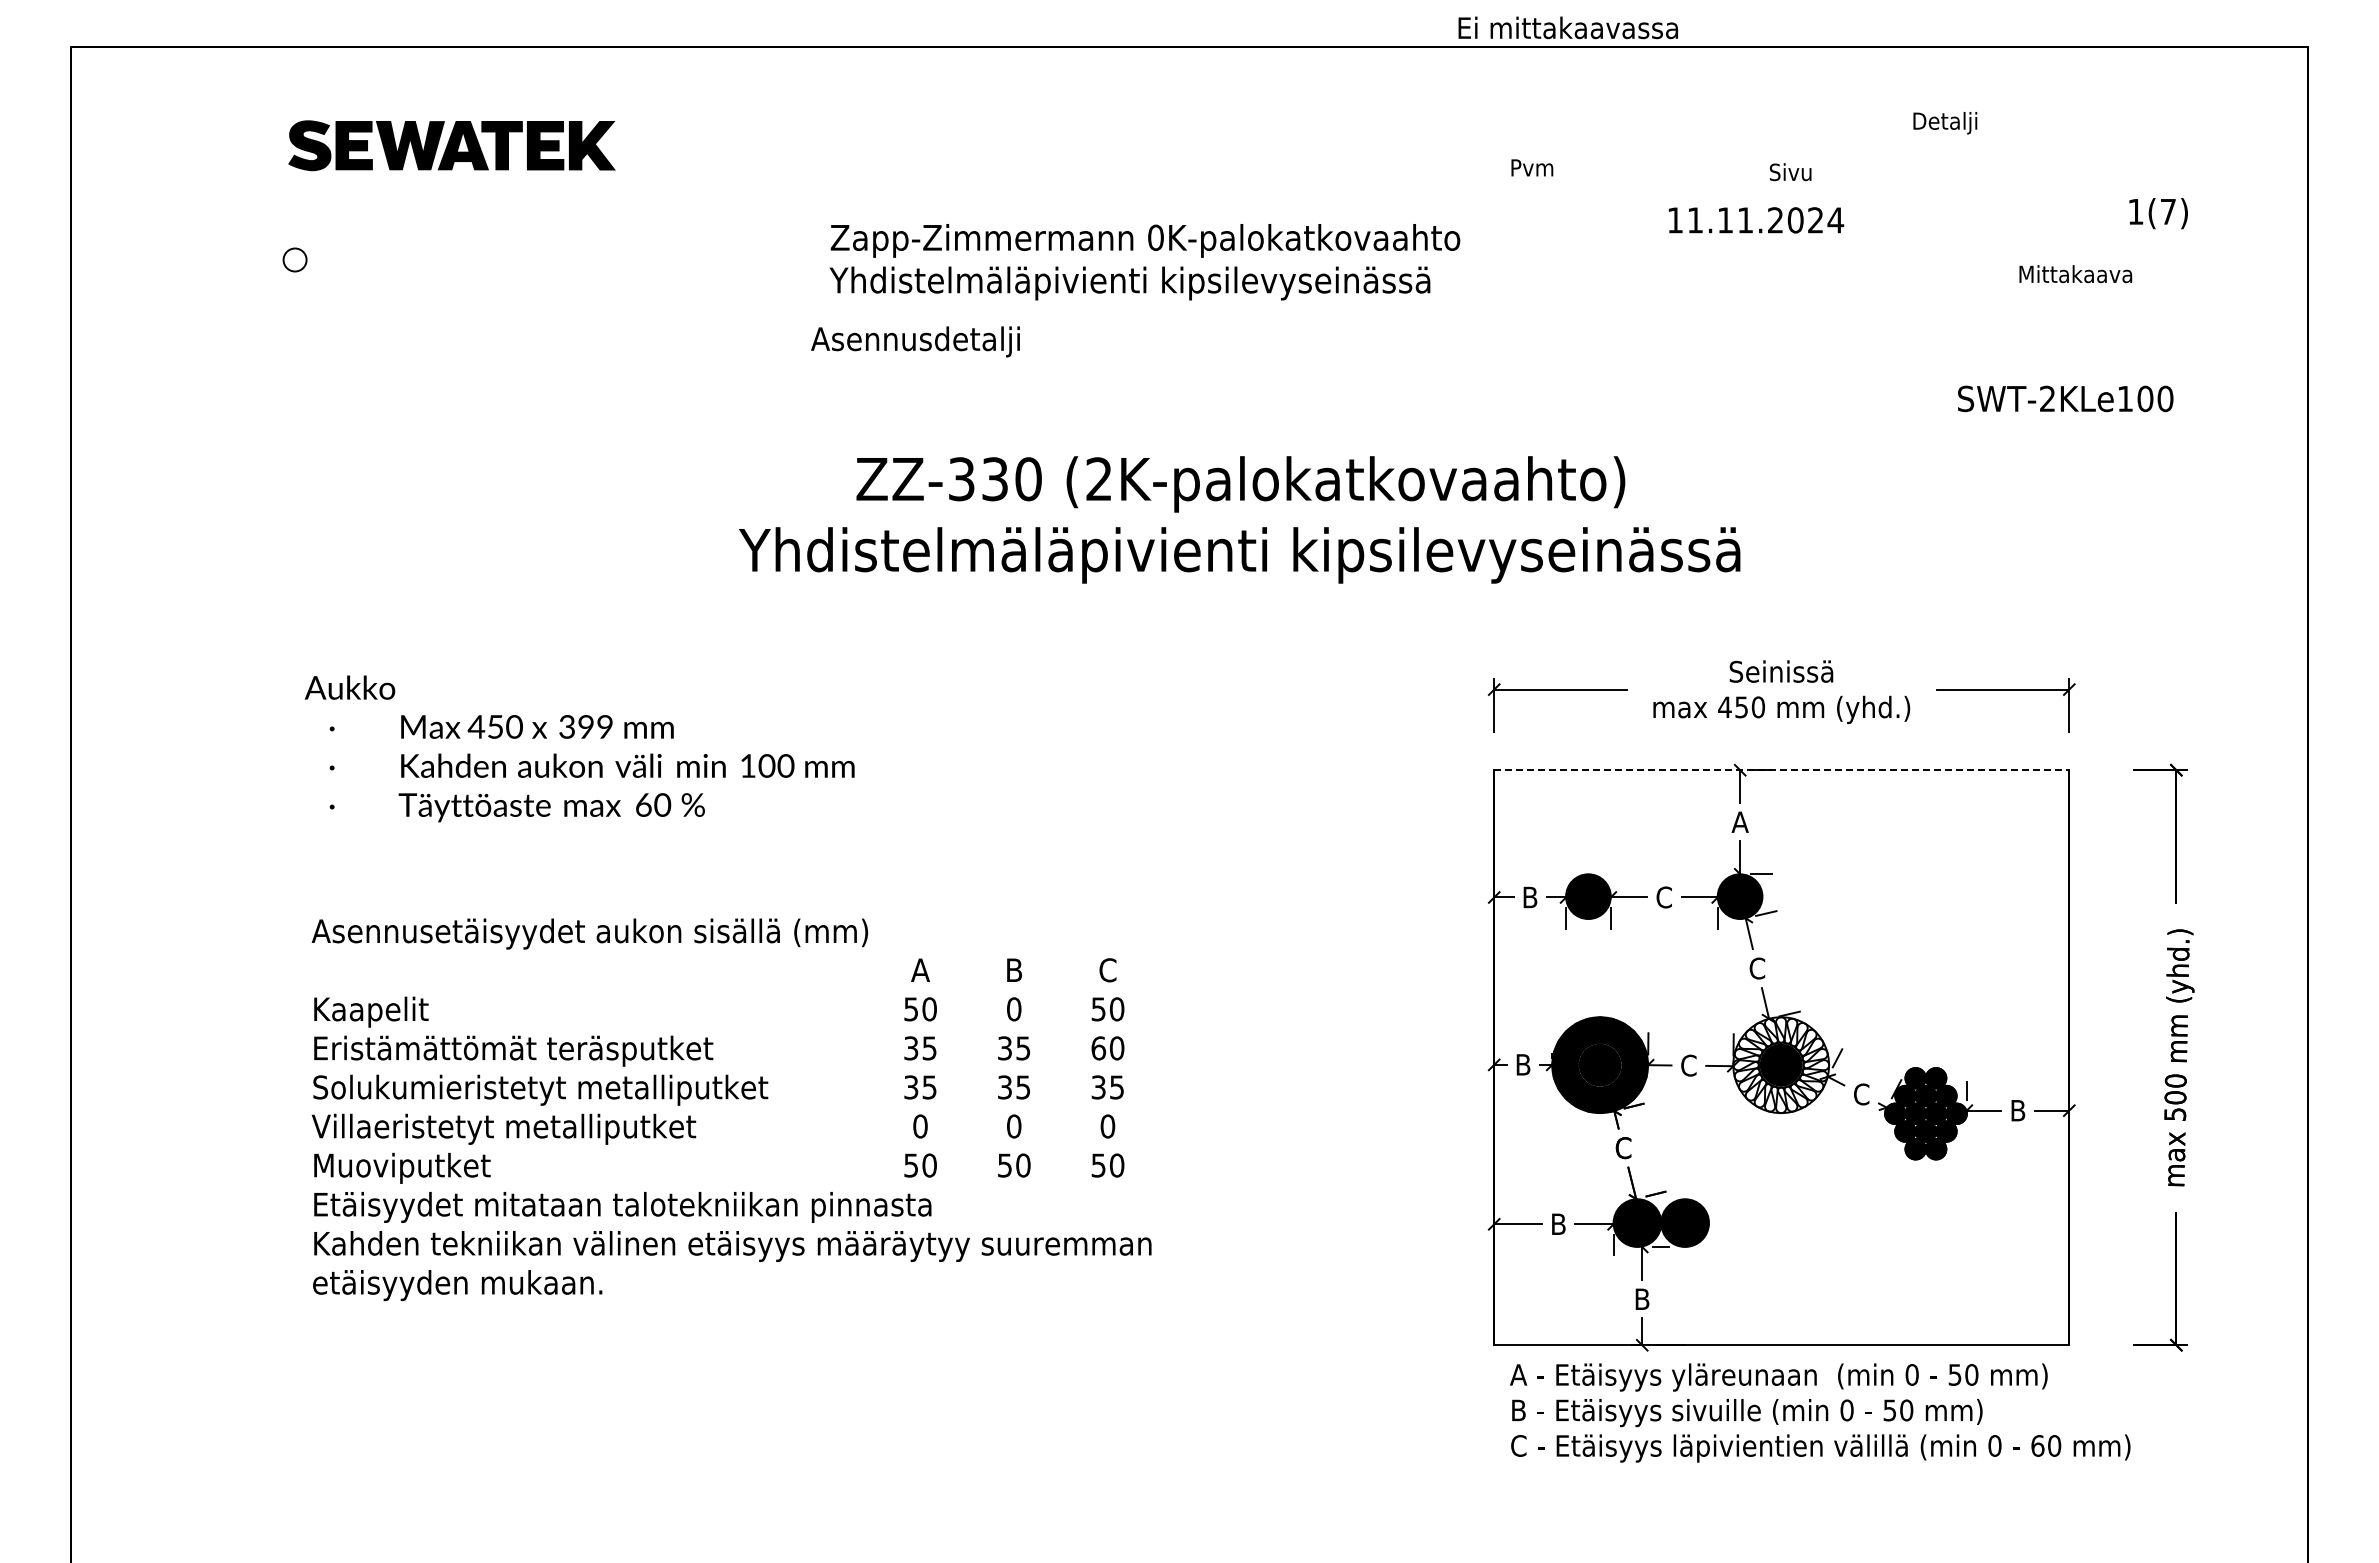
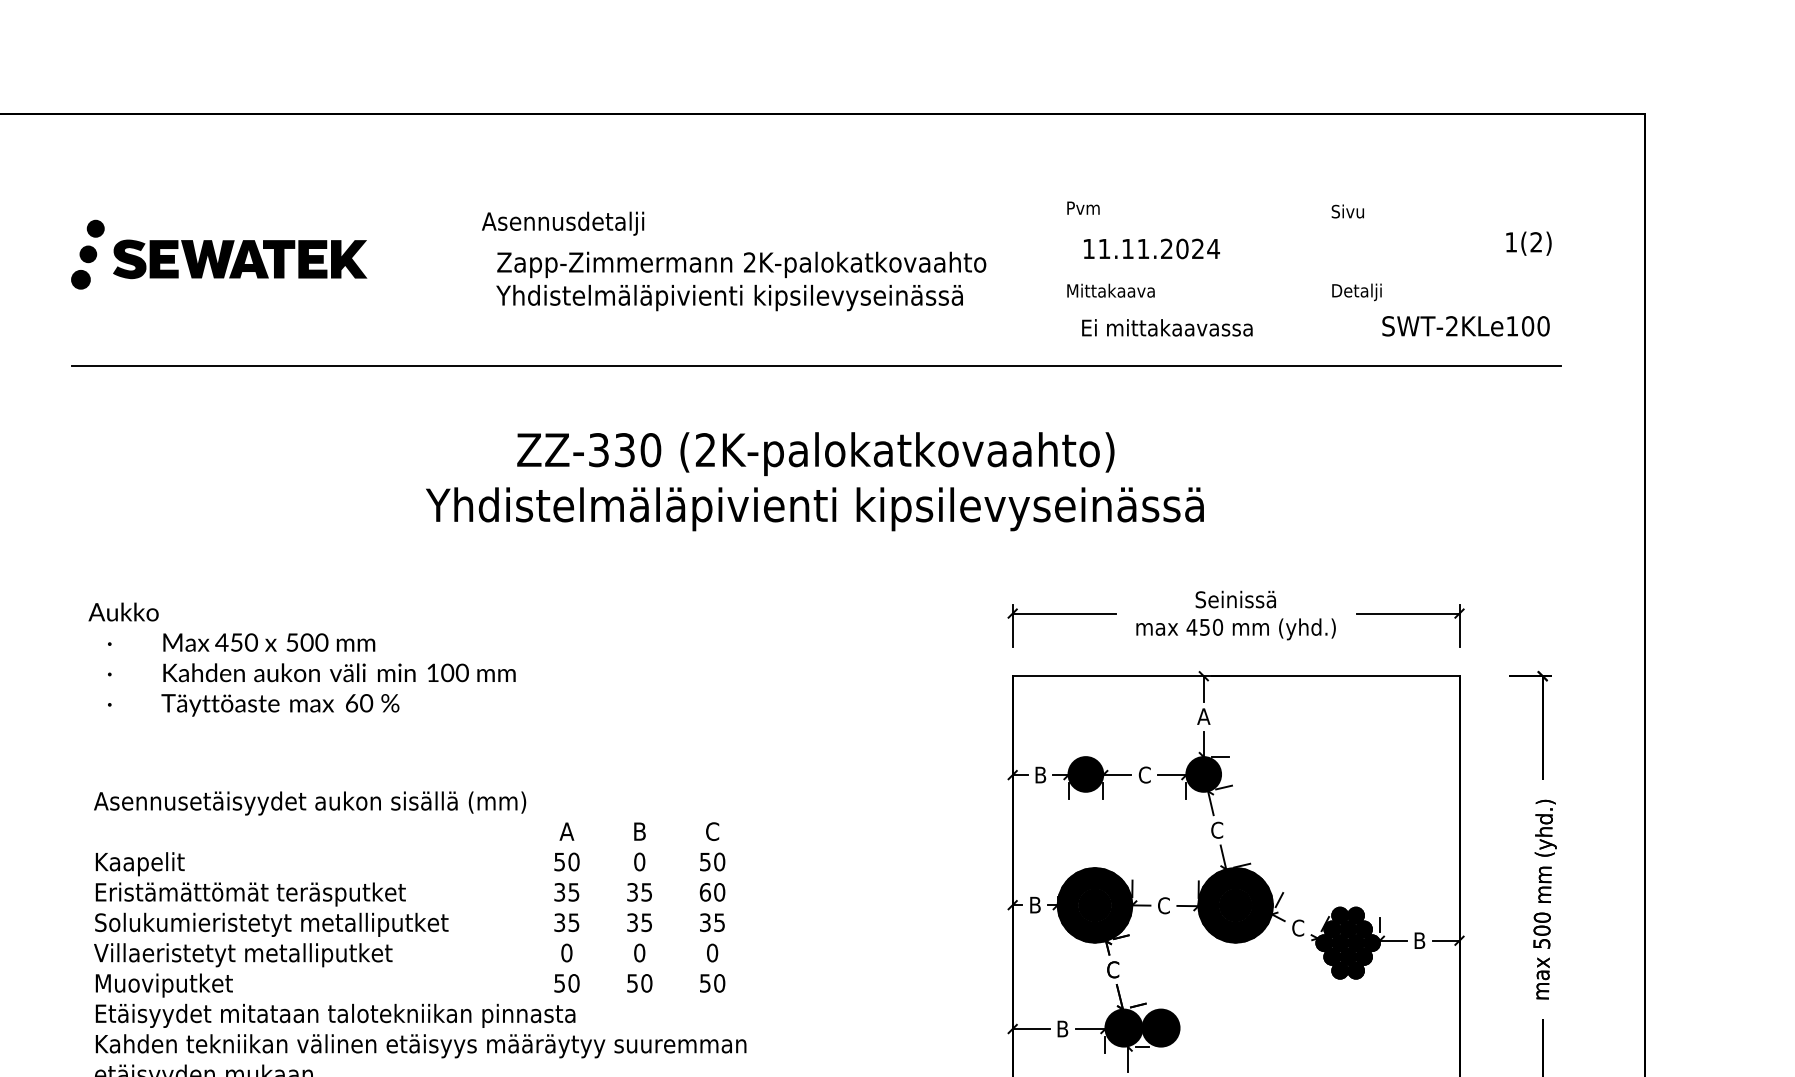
text: (1567, 27) -> (1166, 327), moved
text: (1945, 123) -> (1357, 292), moved
part: (451, 145) -> (239, 259), moved
text: (1532, 167) -> (1083, 207), moved
text: (1790, 172) -> (1347, 211), moved
fill: (313, 193) -> (95, 228), added
text: (2167, 211) -> (1535, 242), 1(7) -> 1(2)
text: (1756, 220) -> (1151, 249), moved
fill: (304, 226) -> (88, 253), added
text: (1155, 237) -> (749, 262), 0K-palokatkovaahto -> 2K-palokatkovaahto
fill: (294, 259) -> (80, 279), added
text: (2075, 274) -> (1110, 291), moved
text: (915, 341) -> (563, 223), moved
line: (1241, 371) -> (816, 366), added
text: (2065, 398) -> (1465, 325), moved
text: (586, 726) -> (307, 642), 399 -> 500
line: (1781, 770) -> (1235, 676), dashed -> solid
fill: (1781, 1065) -> (1235, 905), added

